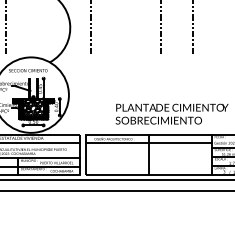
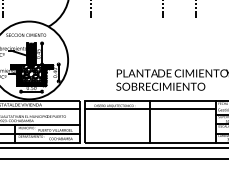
hatch: (33, 88) -> (31, 53), added

